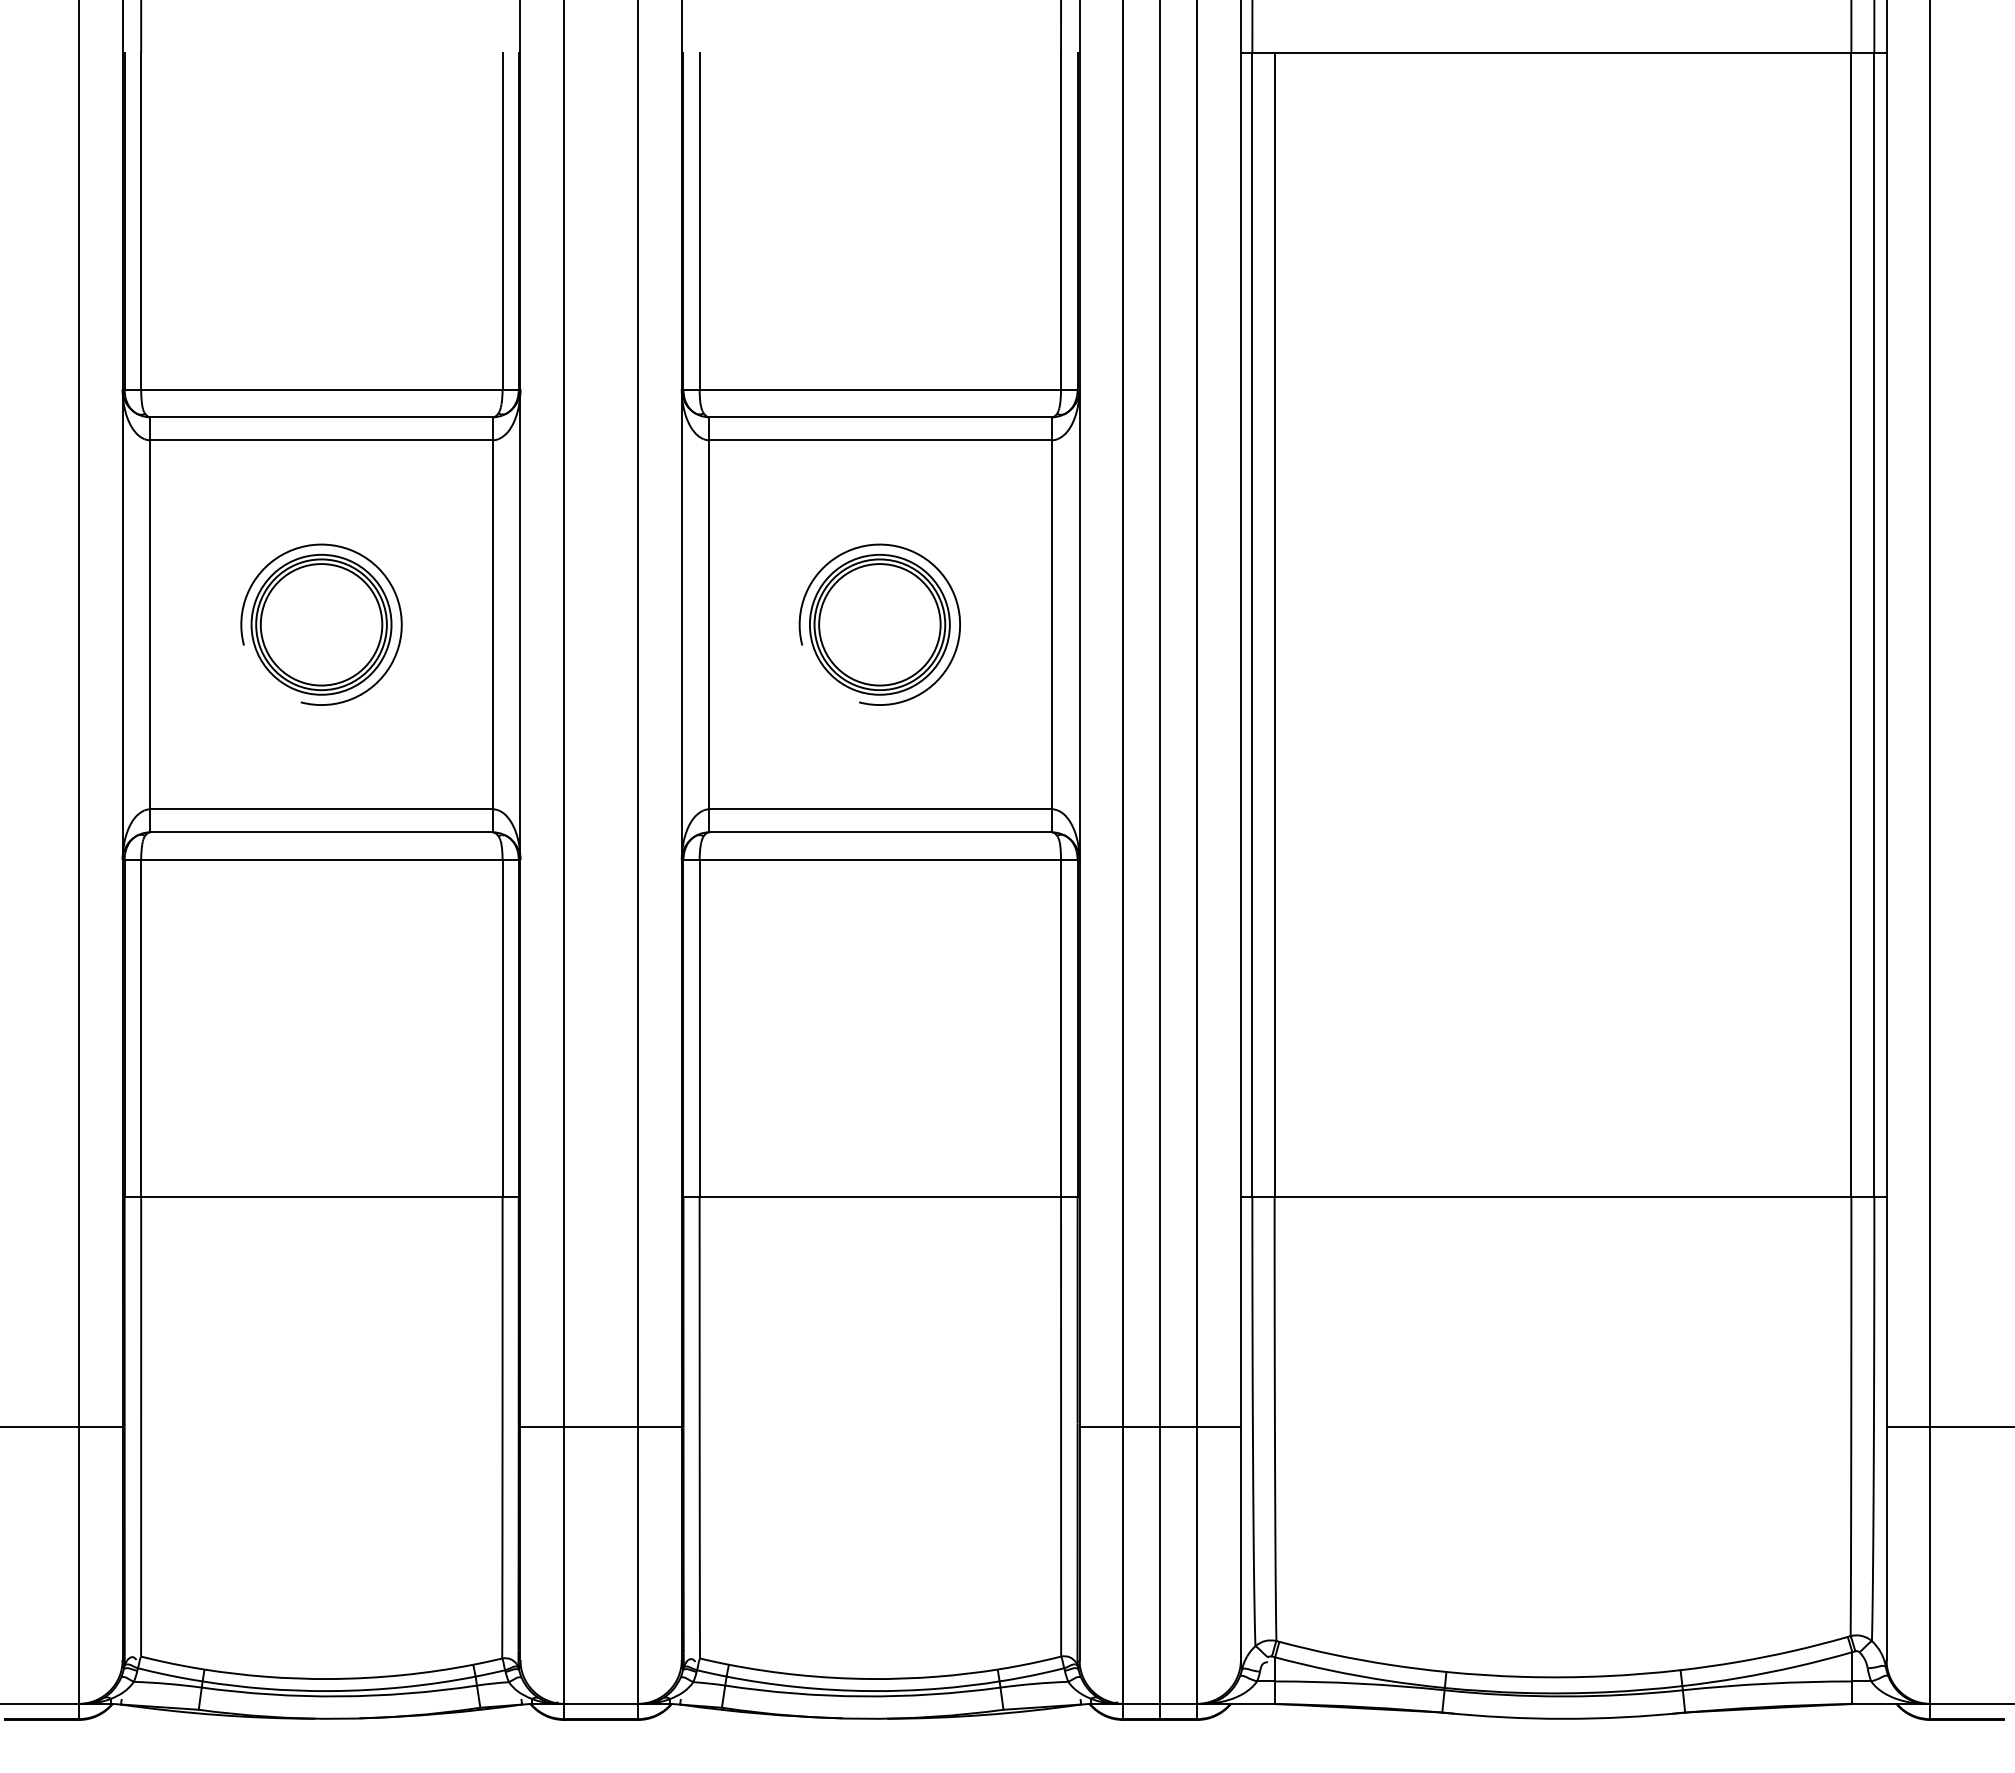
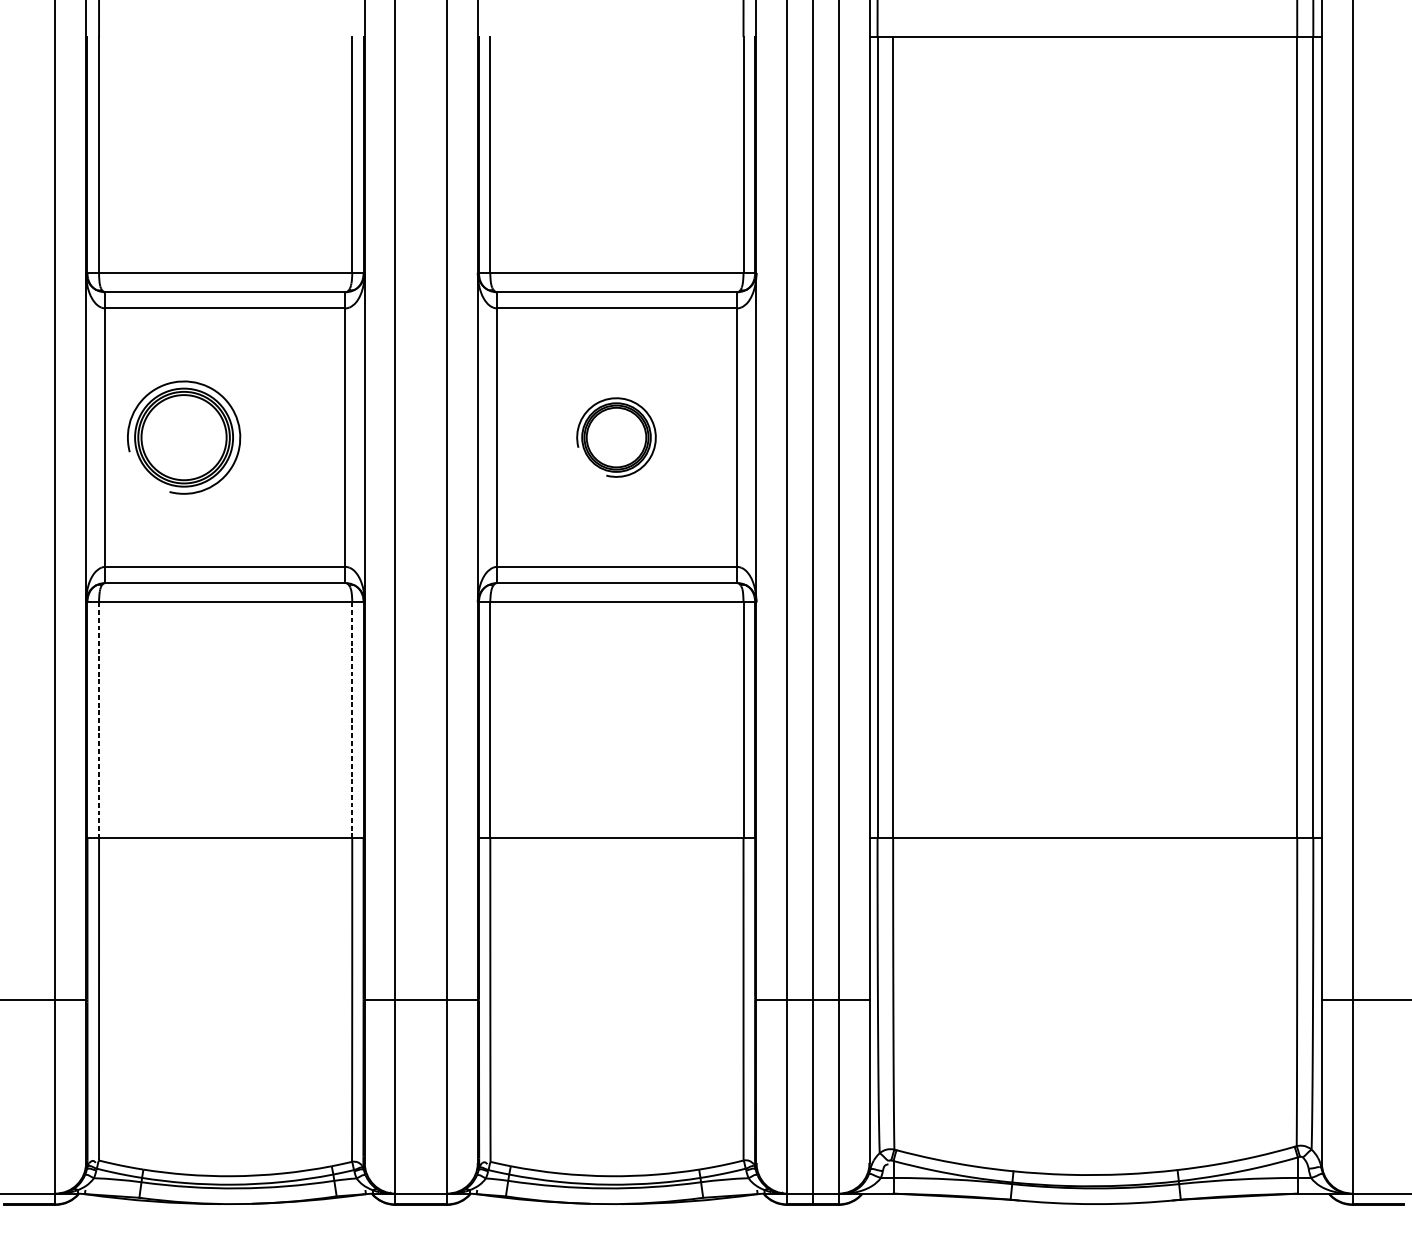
part: (321, 624) -> (184, 437), moved
part: (879, 624) -> (616, 437), size x0.7
line: (502, 1027) -> (352, 719), solid -> dashed
line: (141, 1028) -> (99, 720), solid -> dashed

